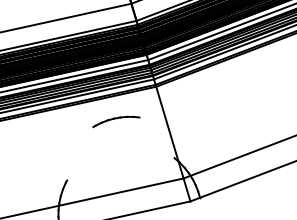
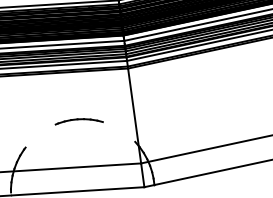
part: (116, 121) -> (79, 122), moved

